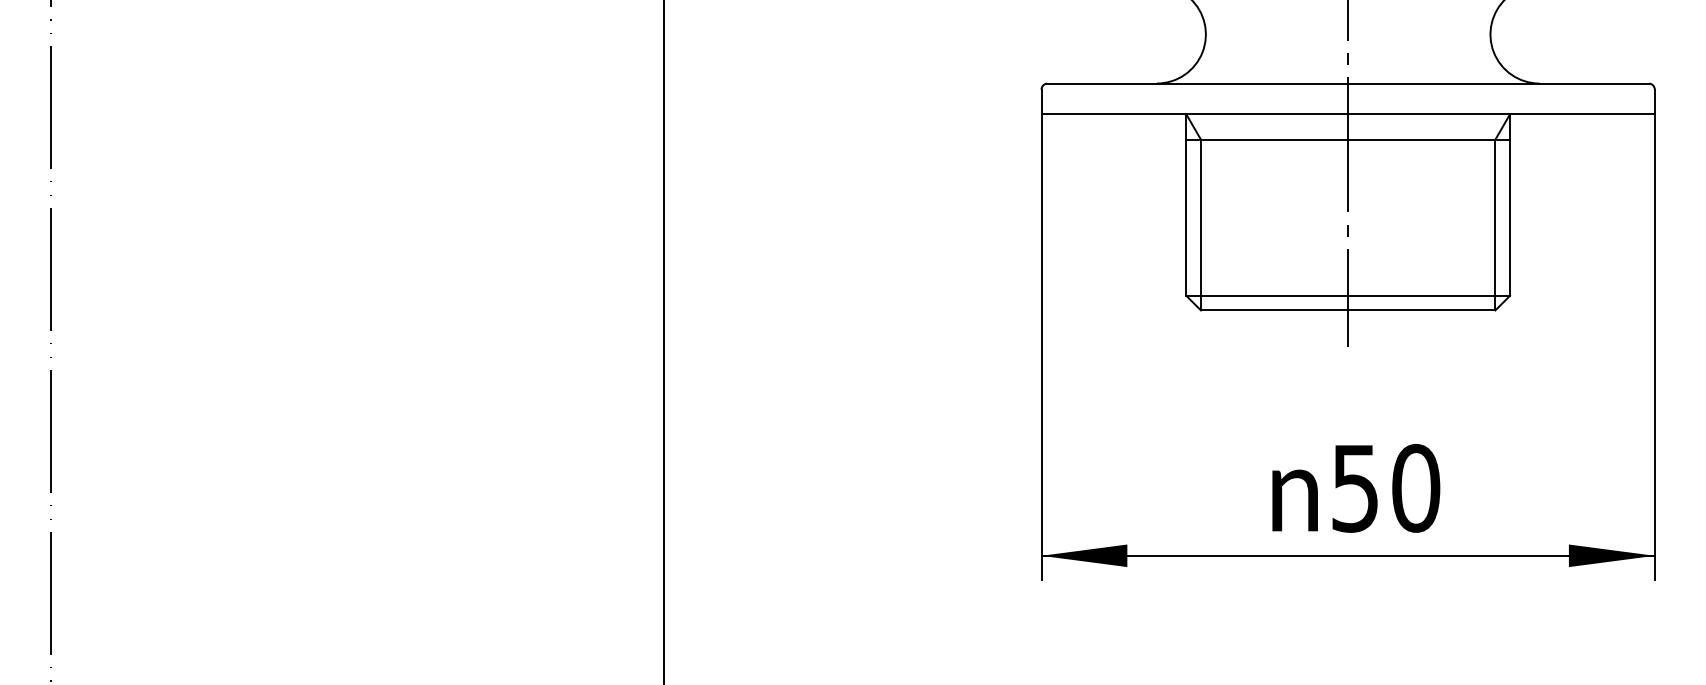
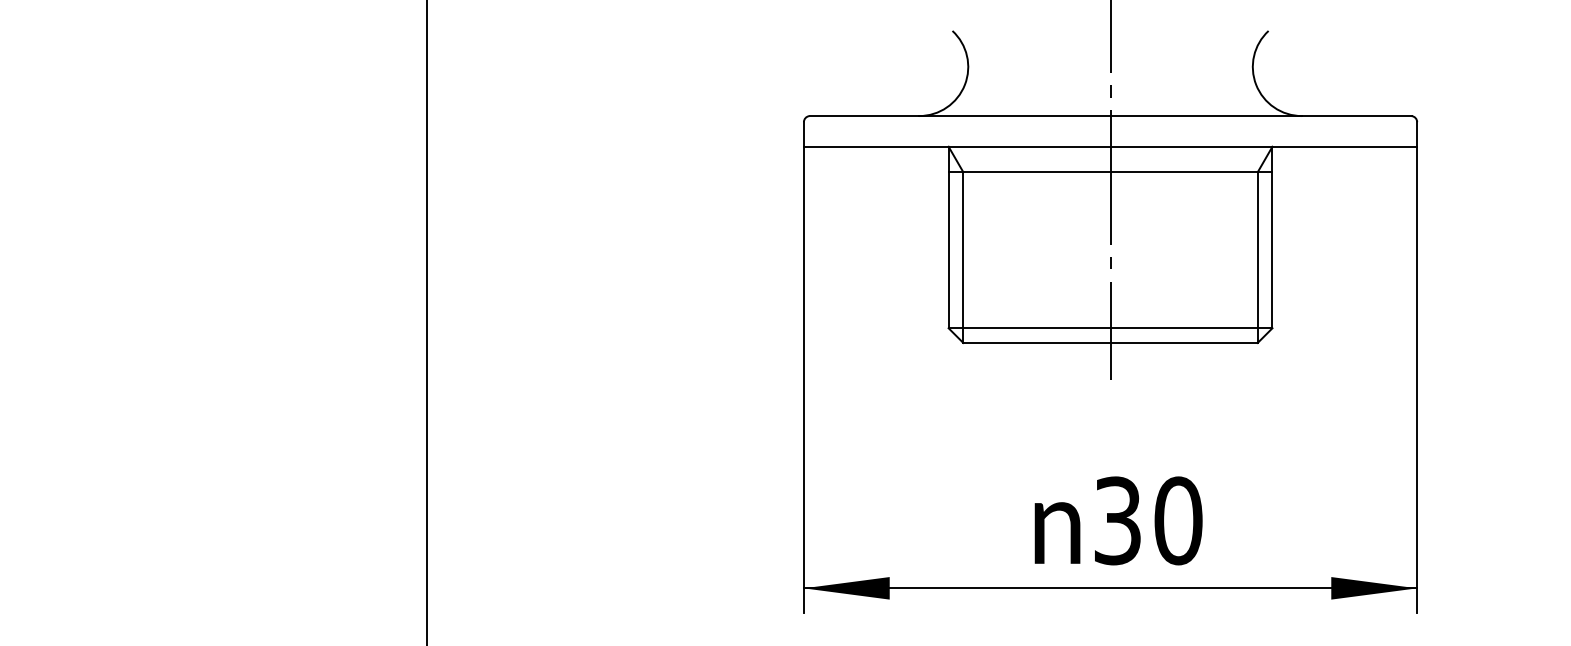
text: (1355, 487) -> (1117, 520), 50 -> 30

